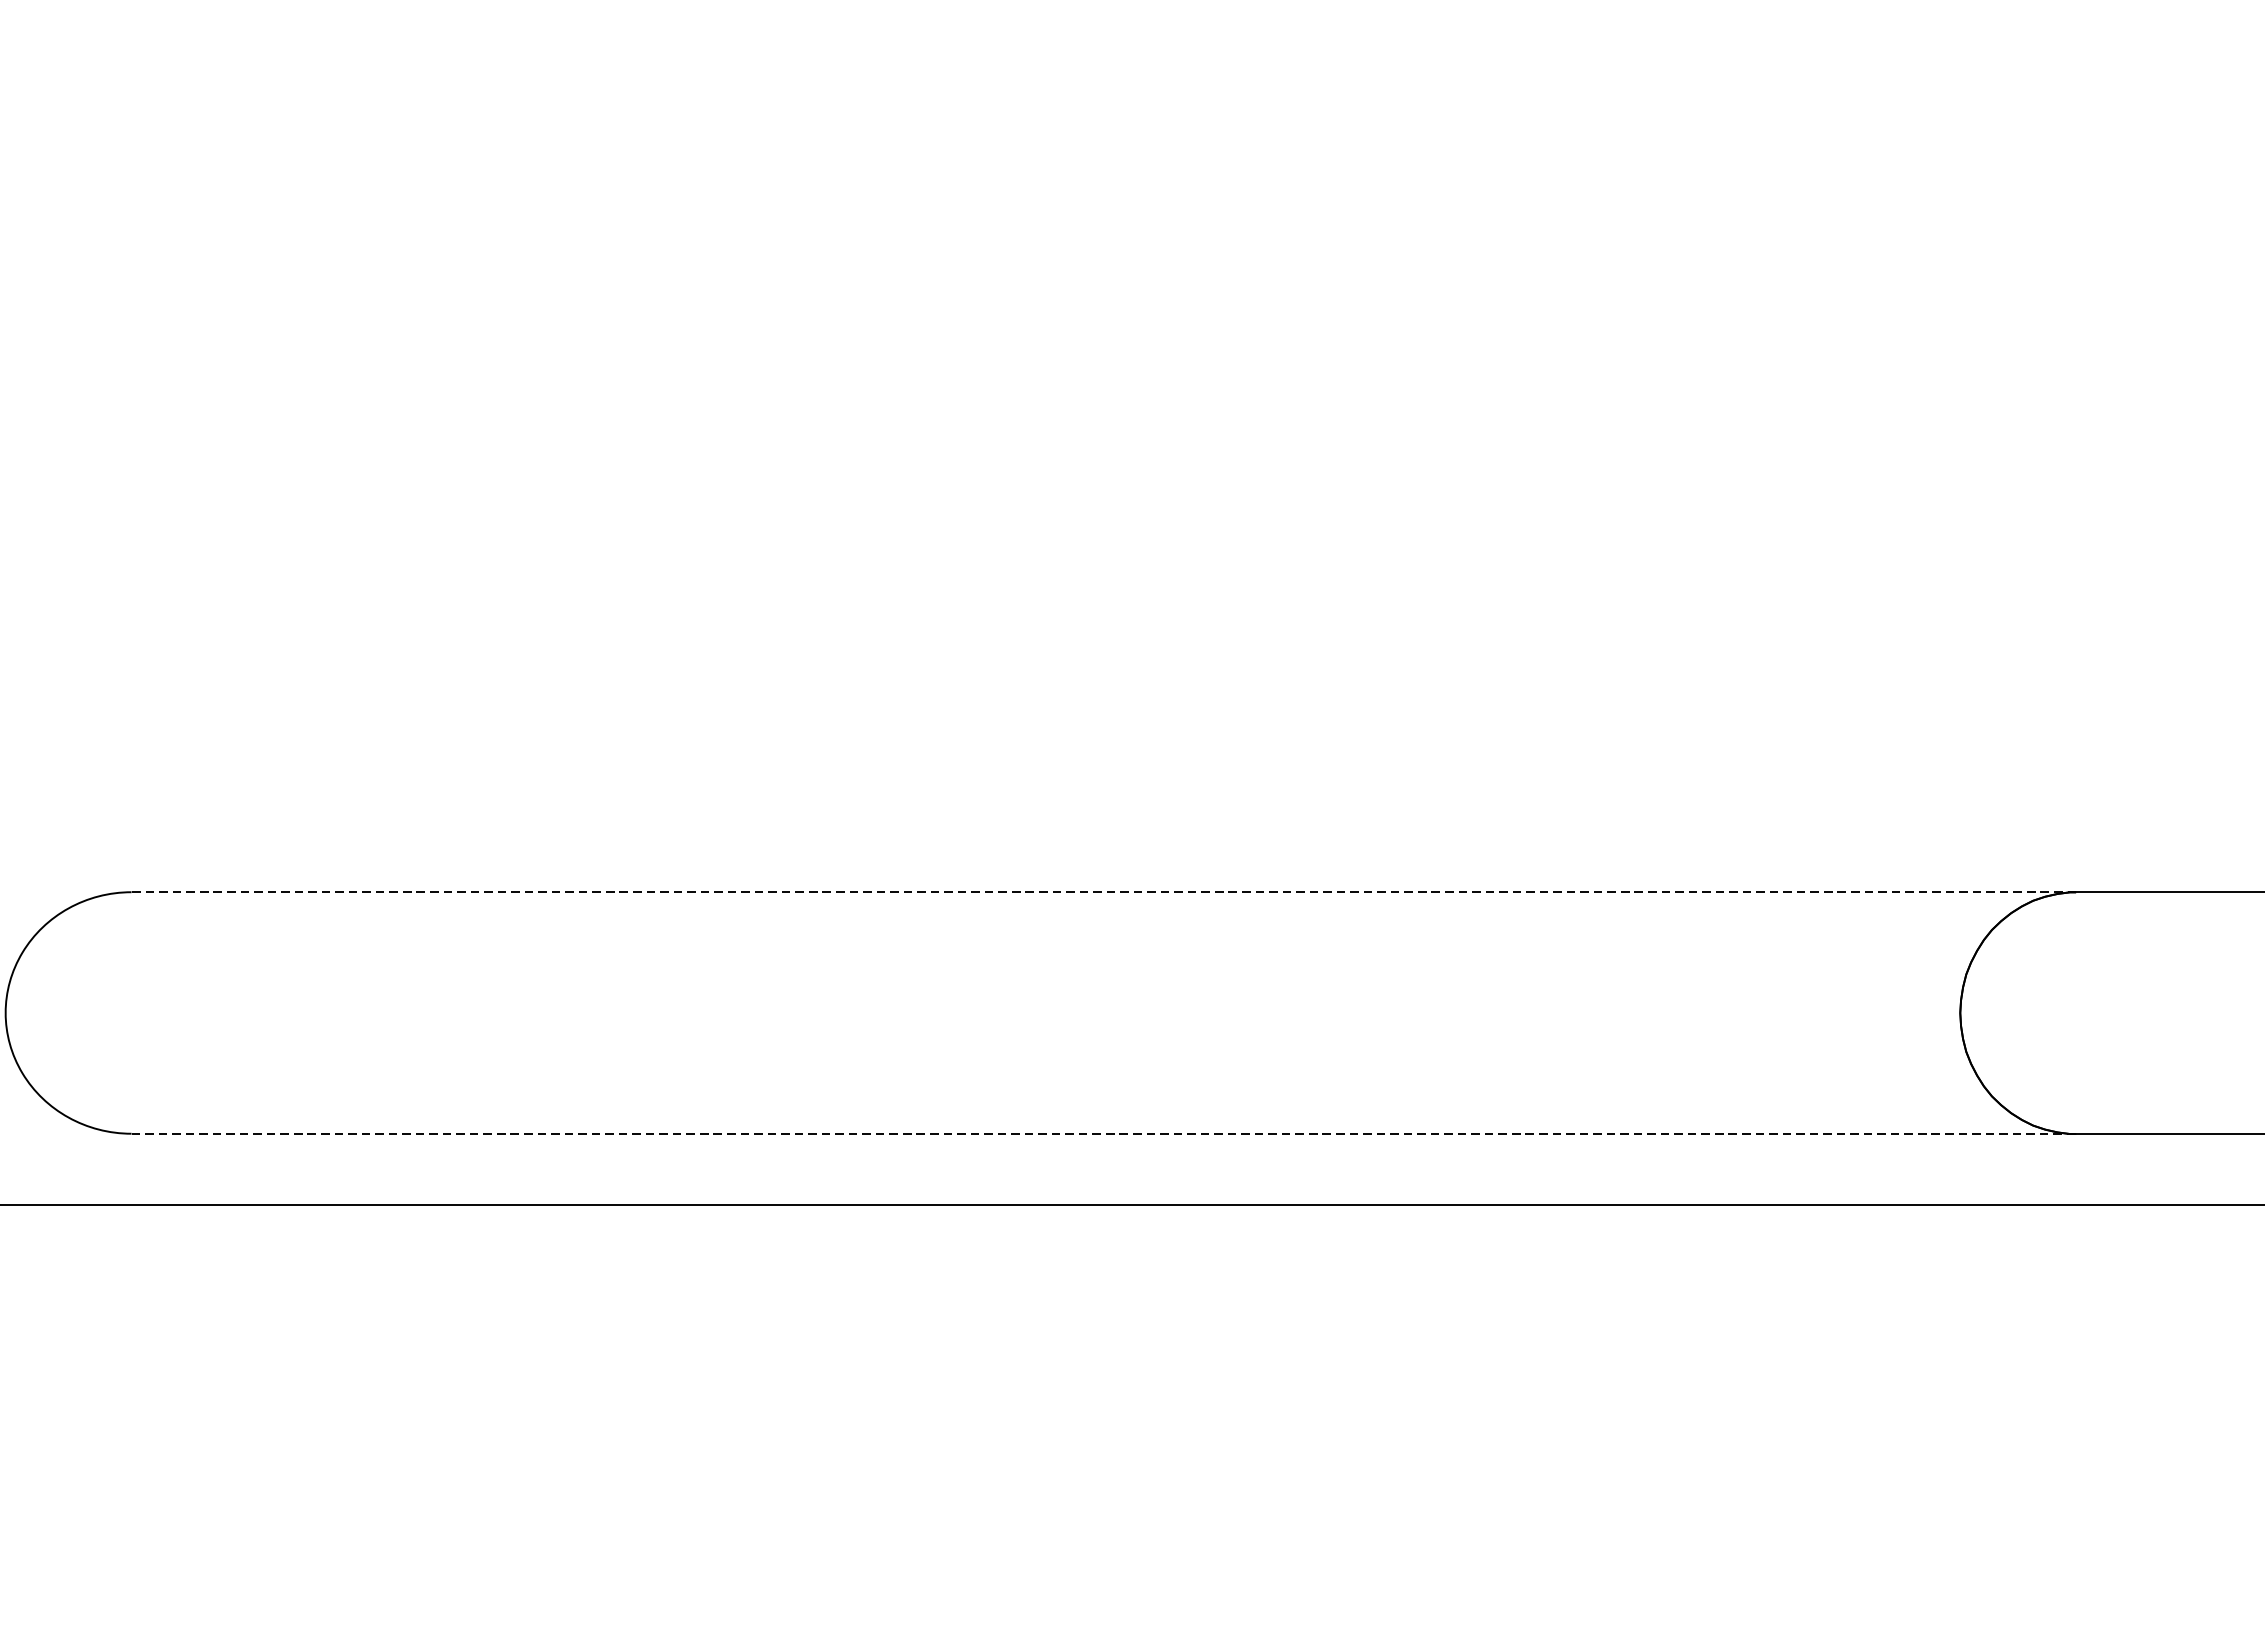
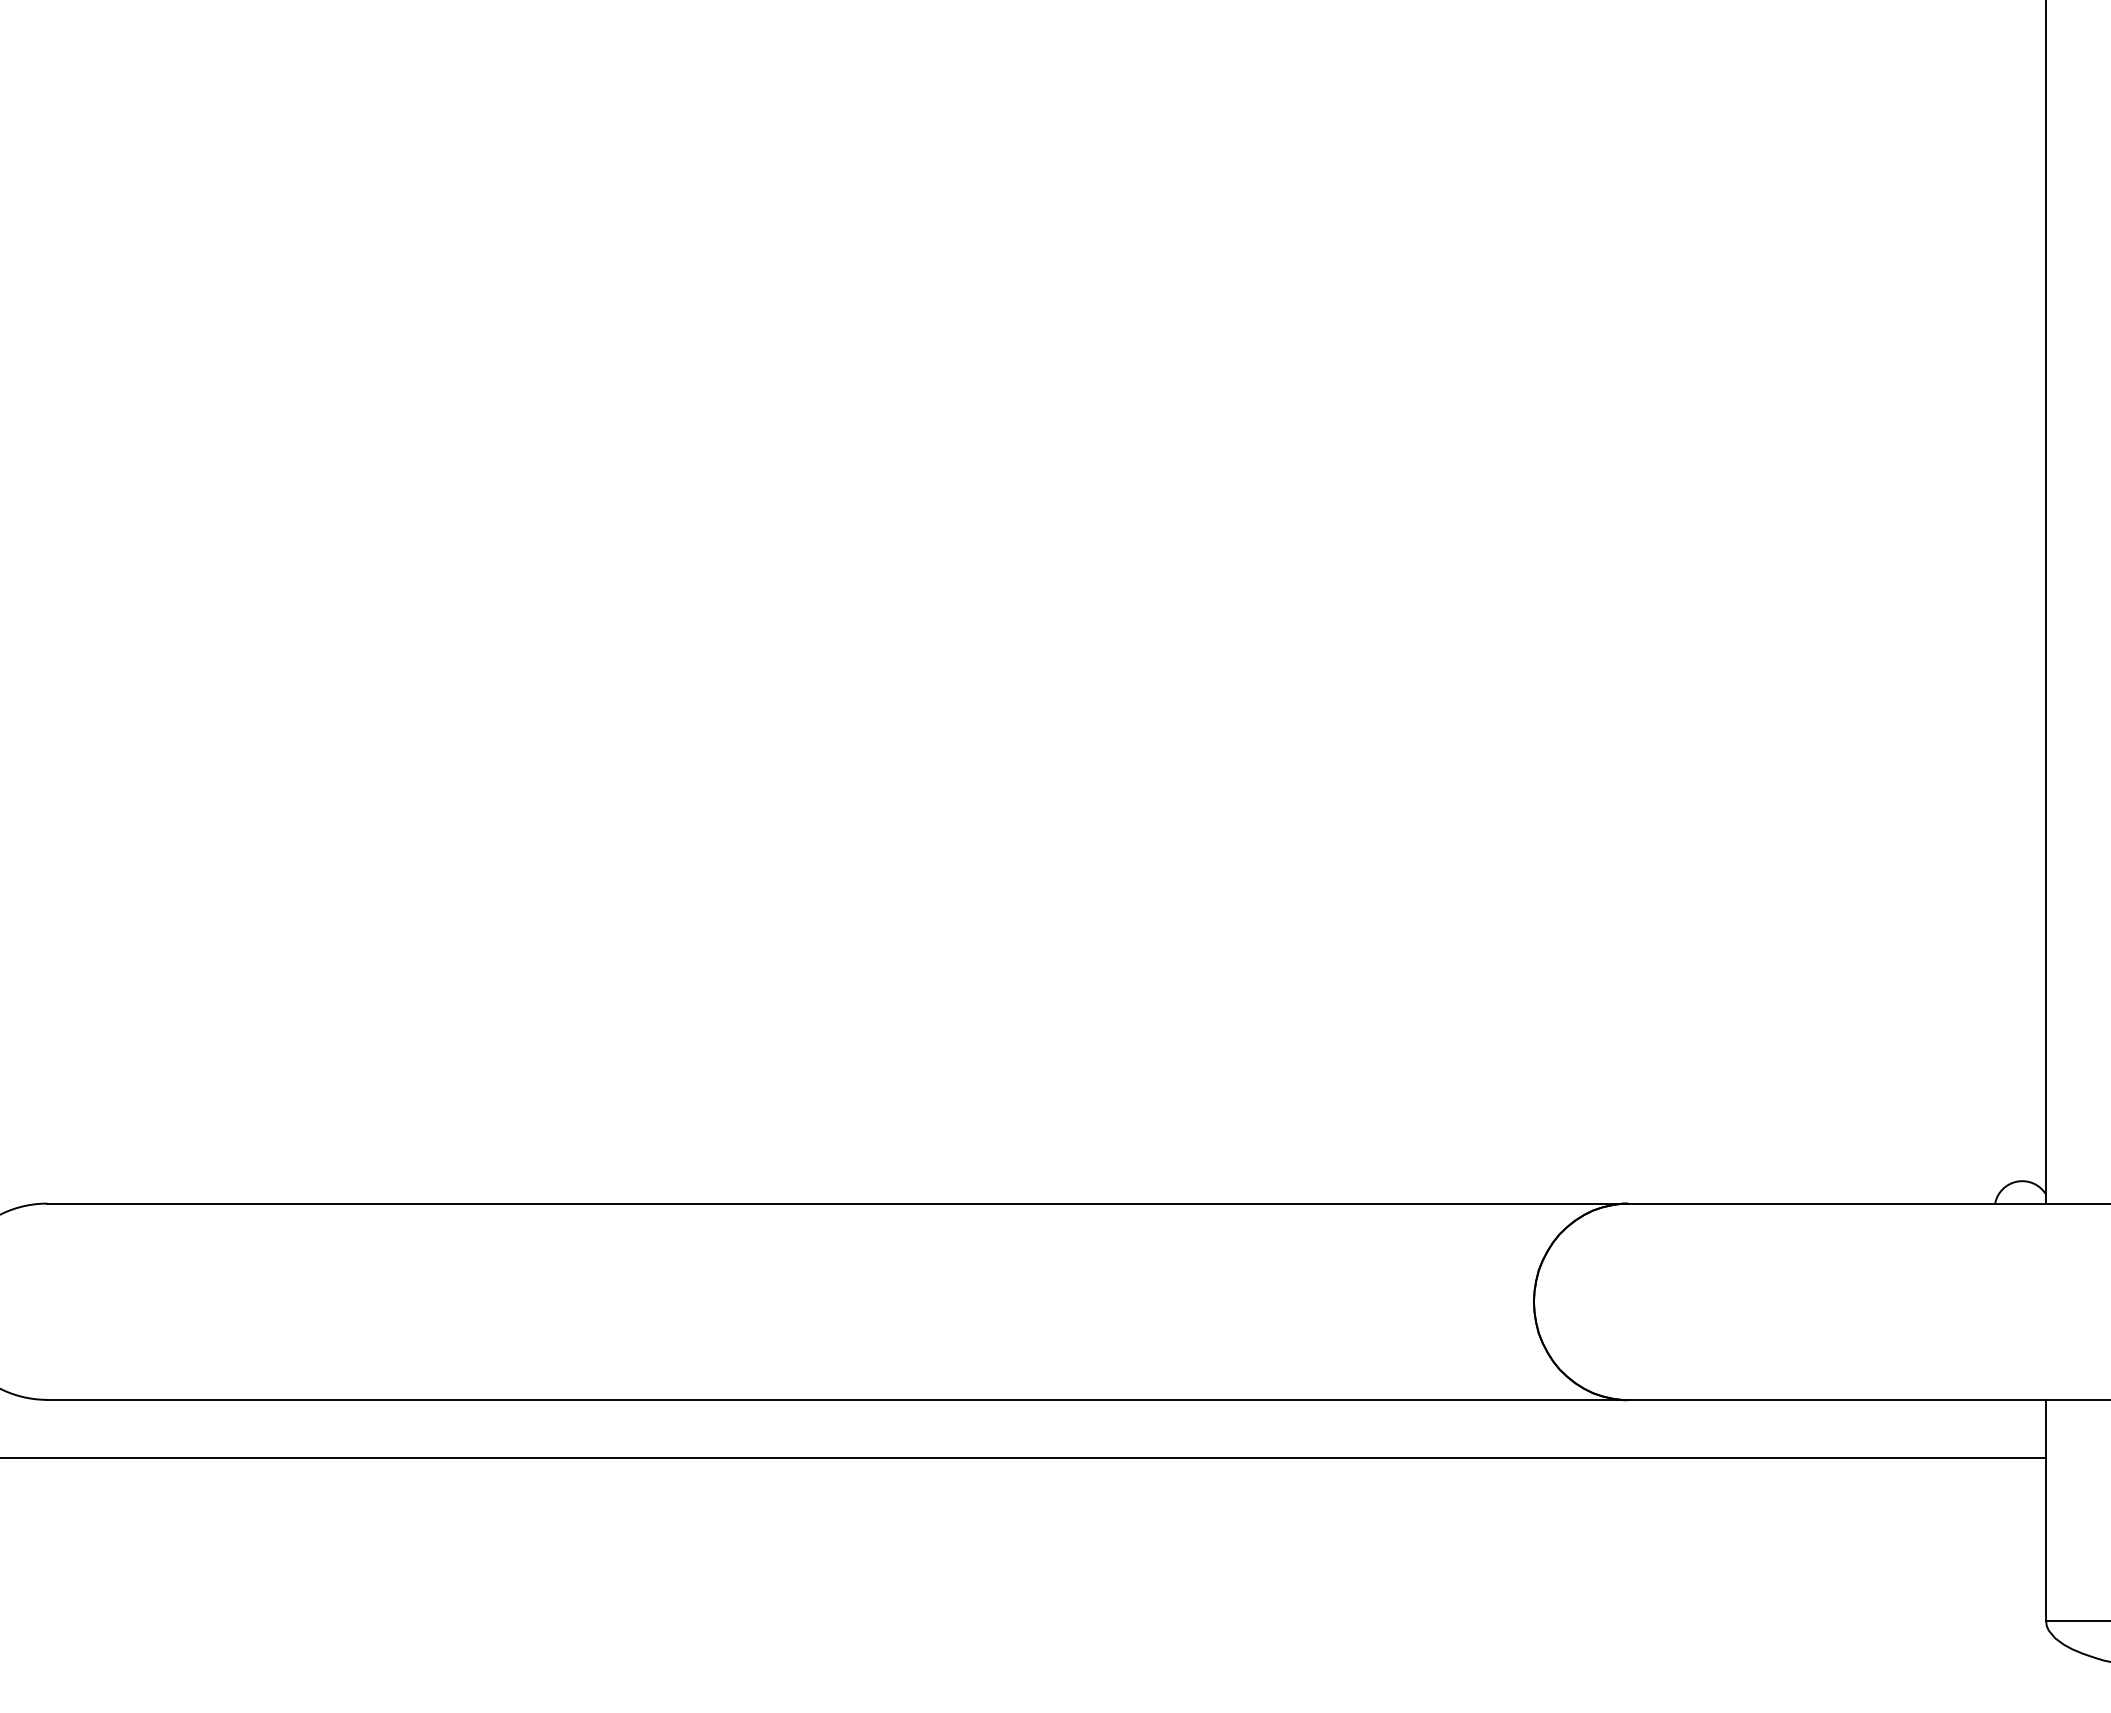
line: (1103, 892) -> (837, 1203), dashed -> solid
line: (1104, 1134) -> (838, 1400), dashed -> solid

